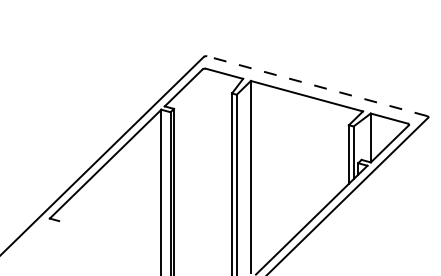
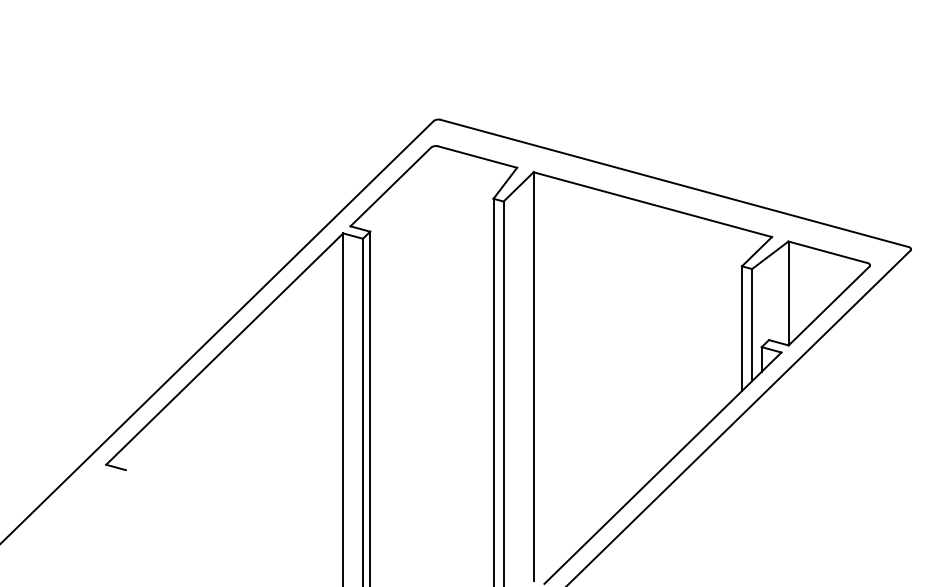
line: (317, 86) -> (675, 184), dashed -> solid

